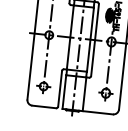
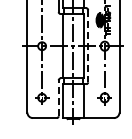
line: (95, 40) -> (88, 46), solid -> dashed
line: (59, 88) -> (58, 98), solid -> dashed

